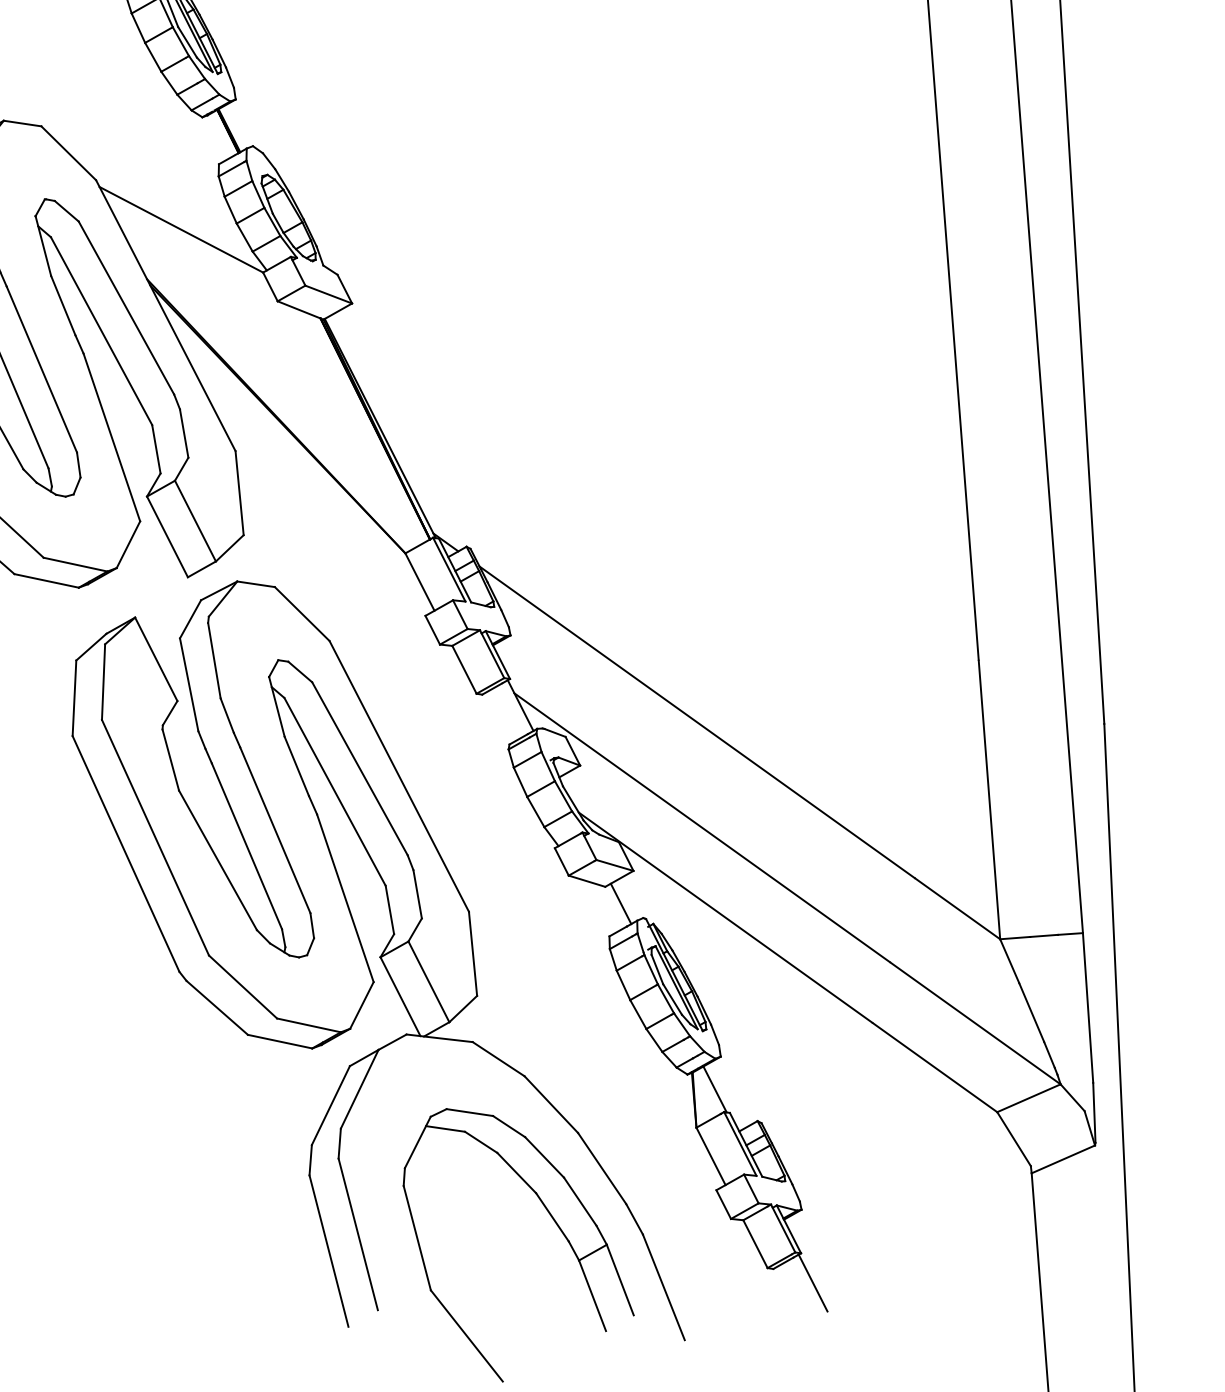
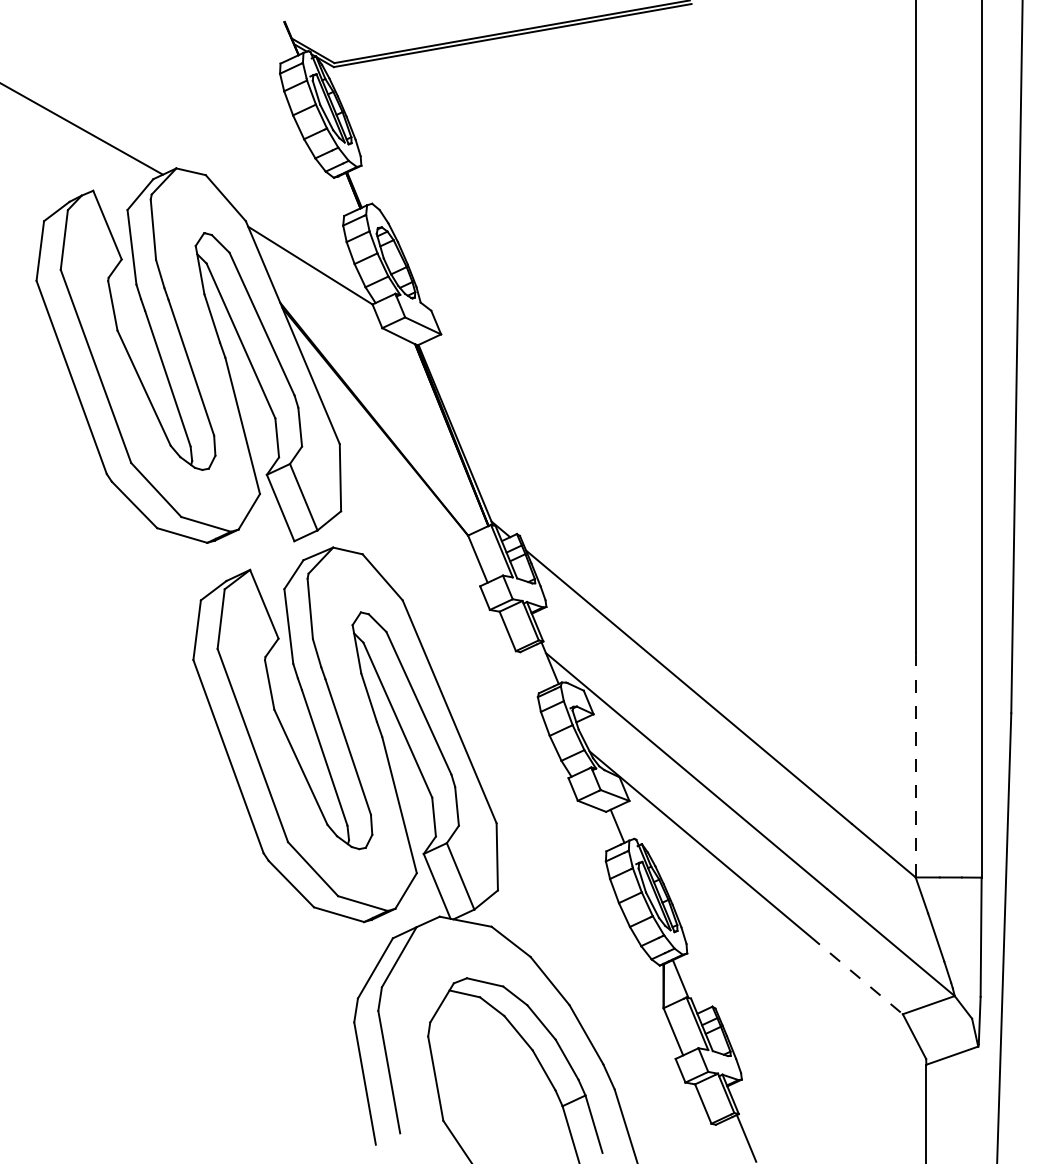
line: (989, 800) -> (915, 766), solid -> dashed
line: (935, 1068) -> (856, 975), solid -> dashed

